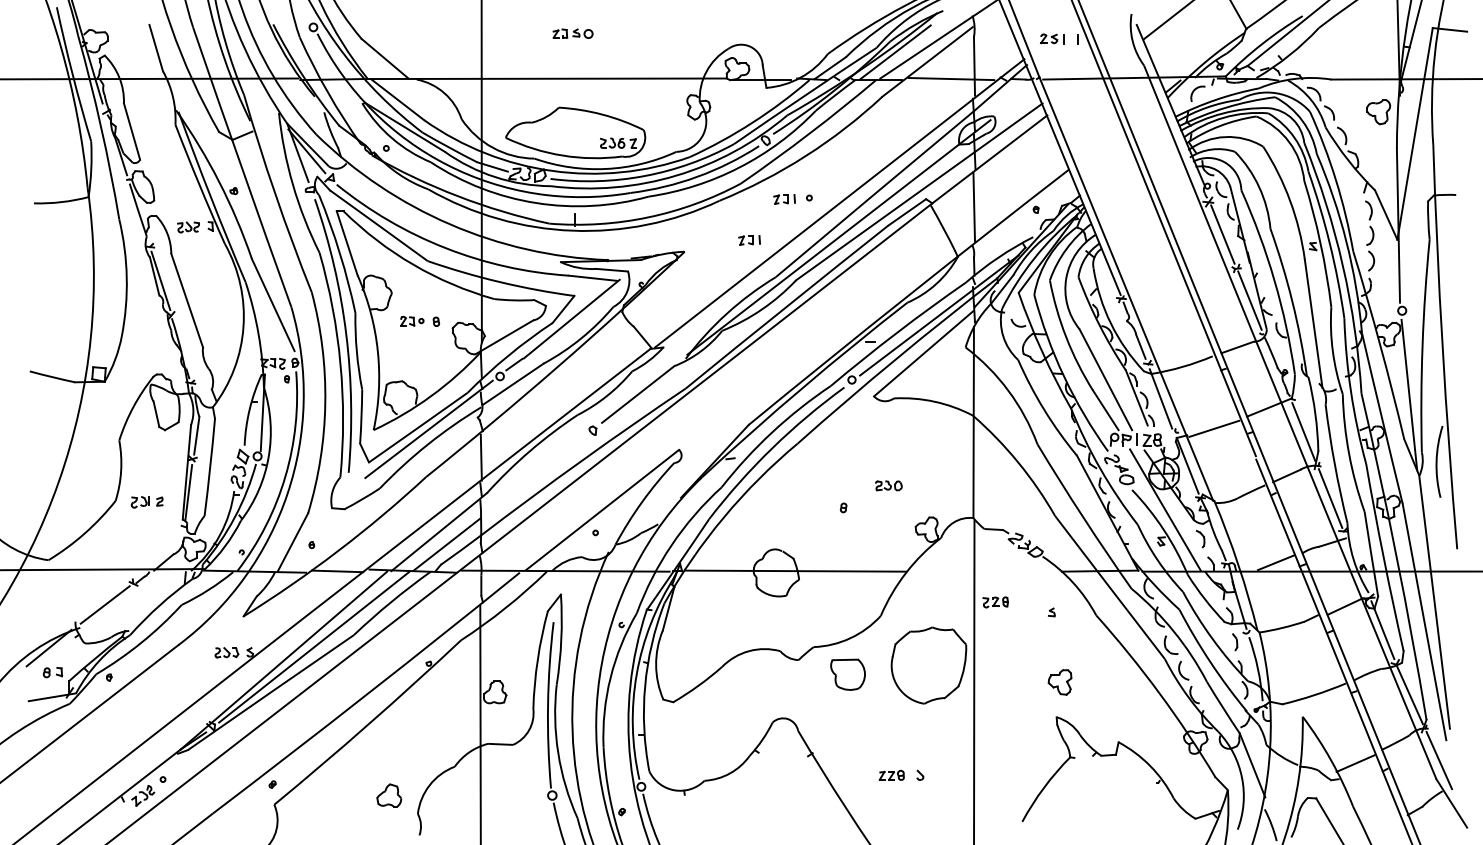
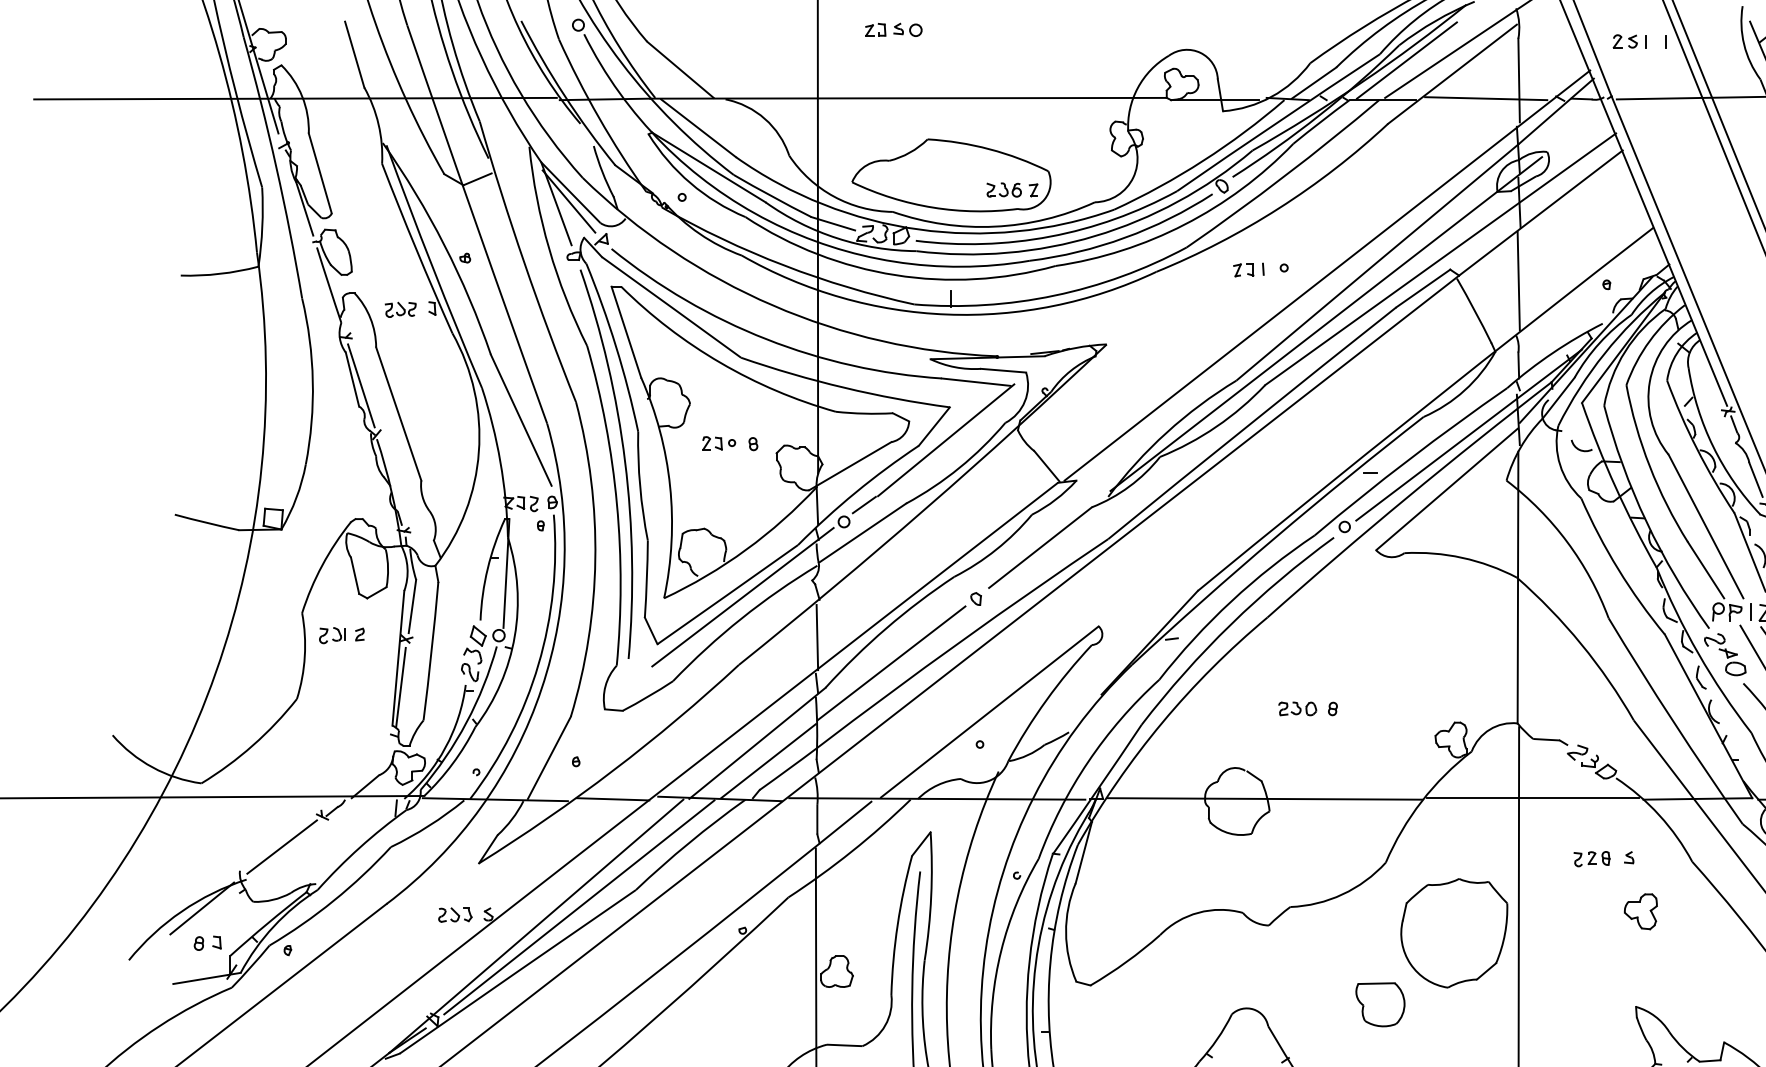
part: (572, 33) -> (893, 29), moved
part: (749, 240) -> (1198, 328), removed
line: (533, 475) -> (891, 662), added
part: (888, 485) -> (1297, 708), moved
part: (146, 502) -> (340, 635), moved
line: (983, 570) -> (1531, 798), added
part: (995, 602) -> (1591, 859), moved
part: (847, 674) -> (1379, 1004), moved
part: (1059, 682) -> (1640, 911), moved

